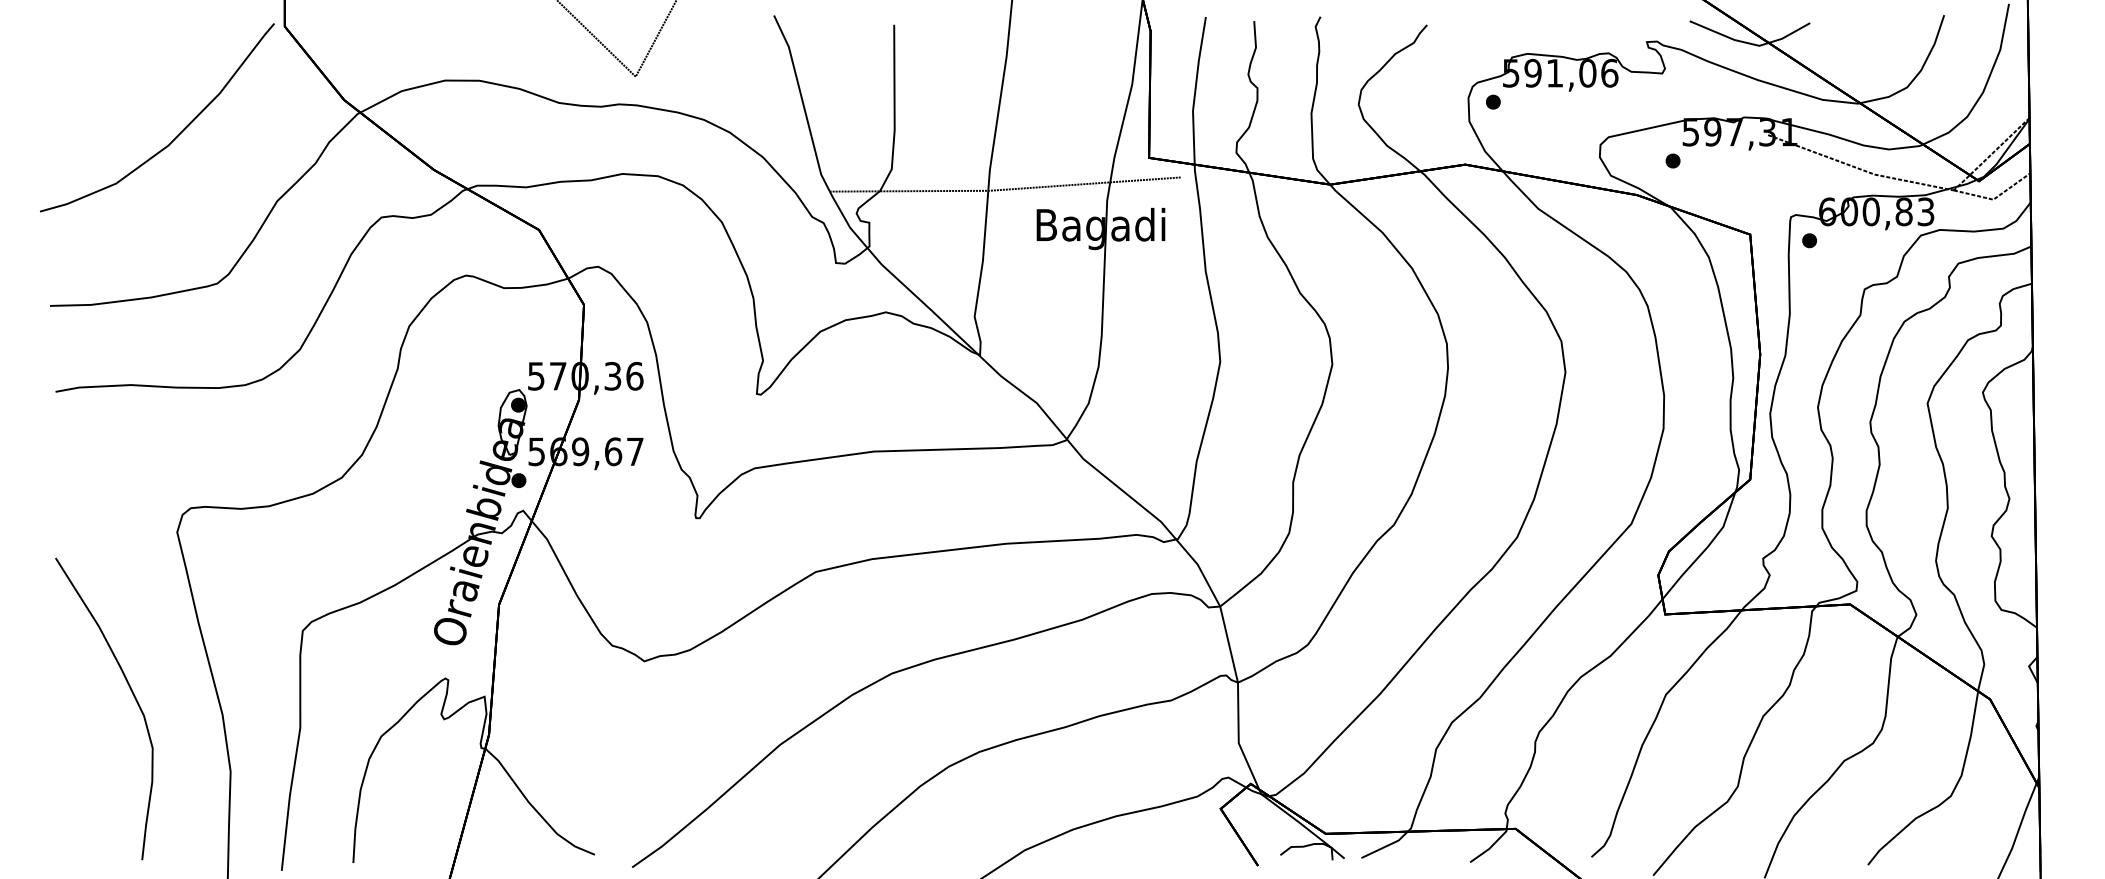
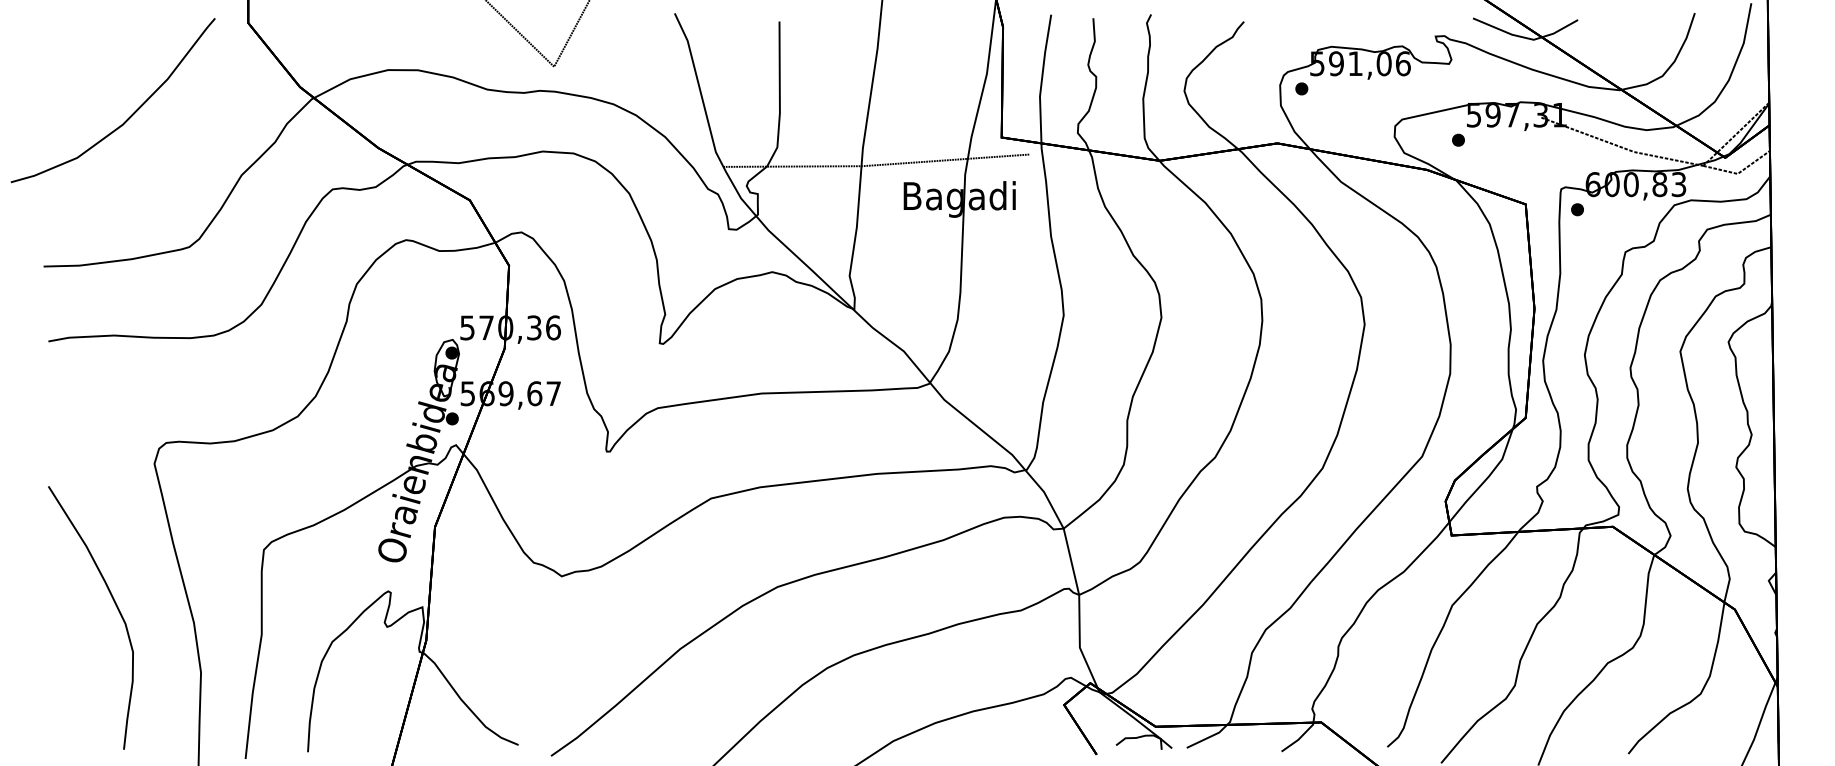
curve: (176, 136) -> (129, 116), moved

